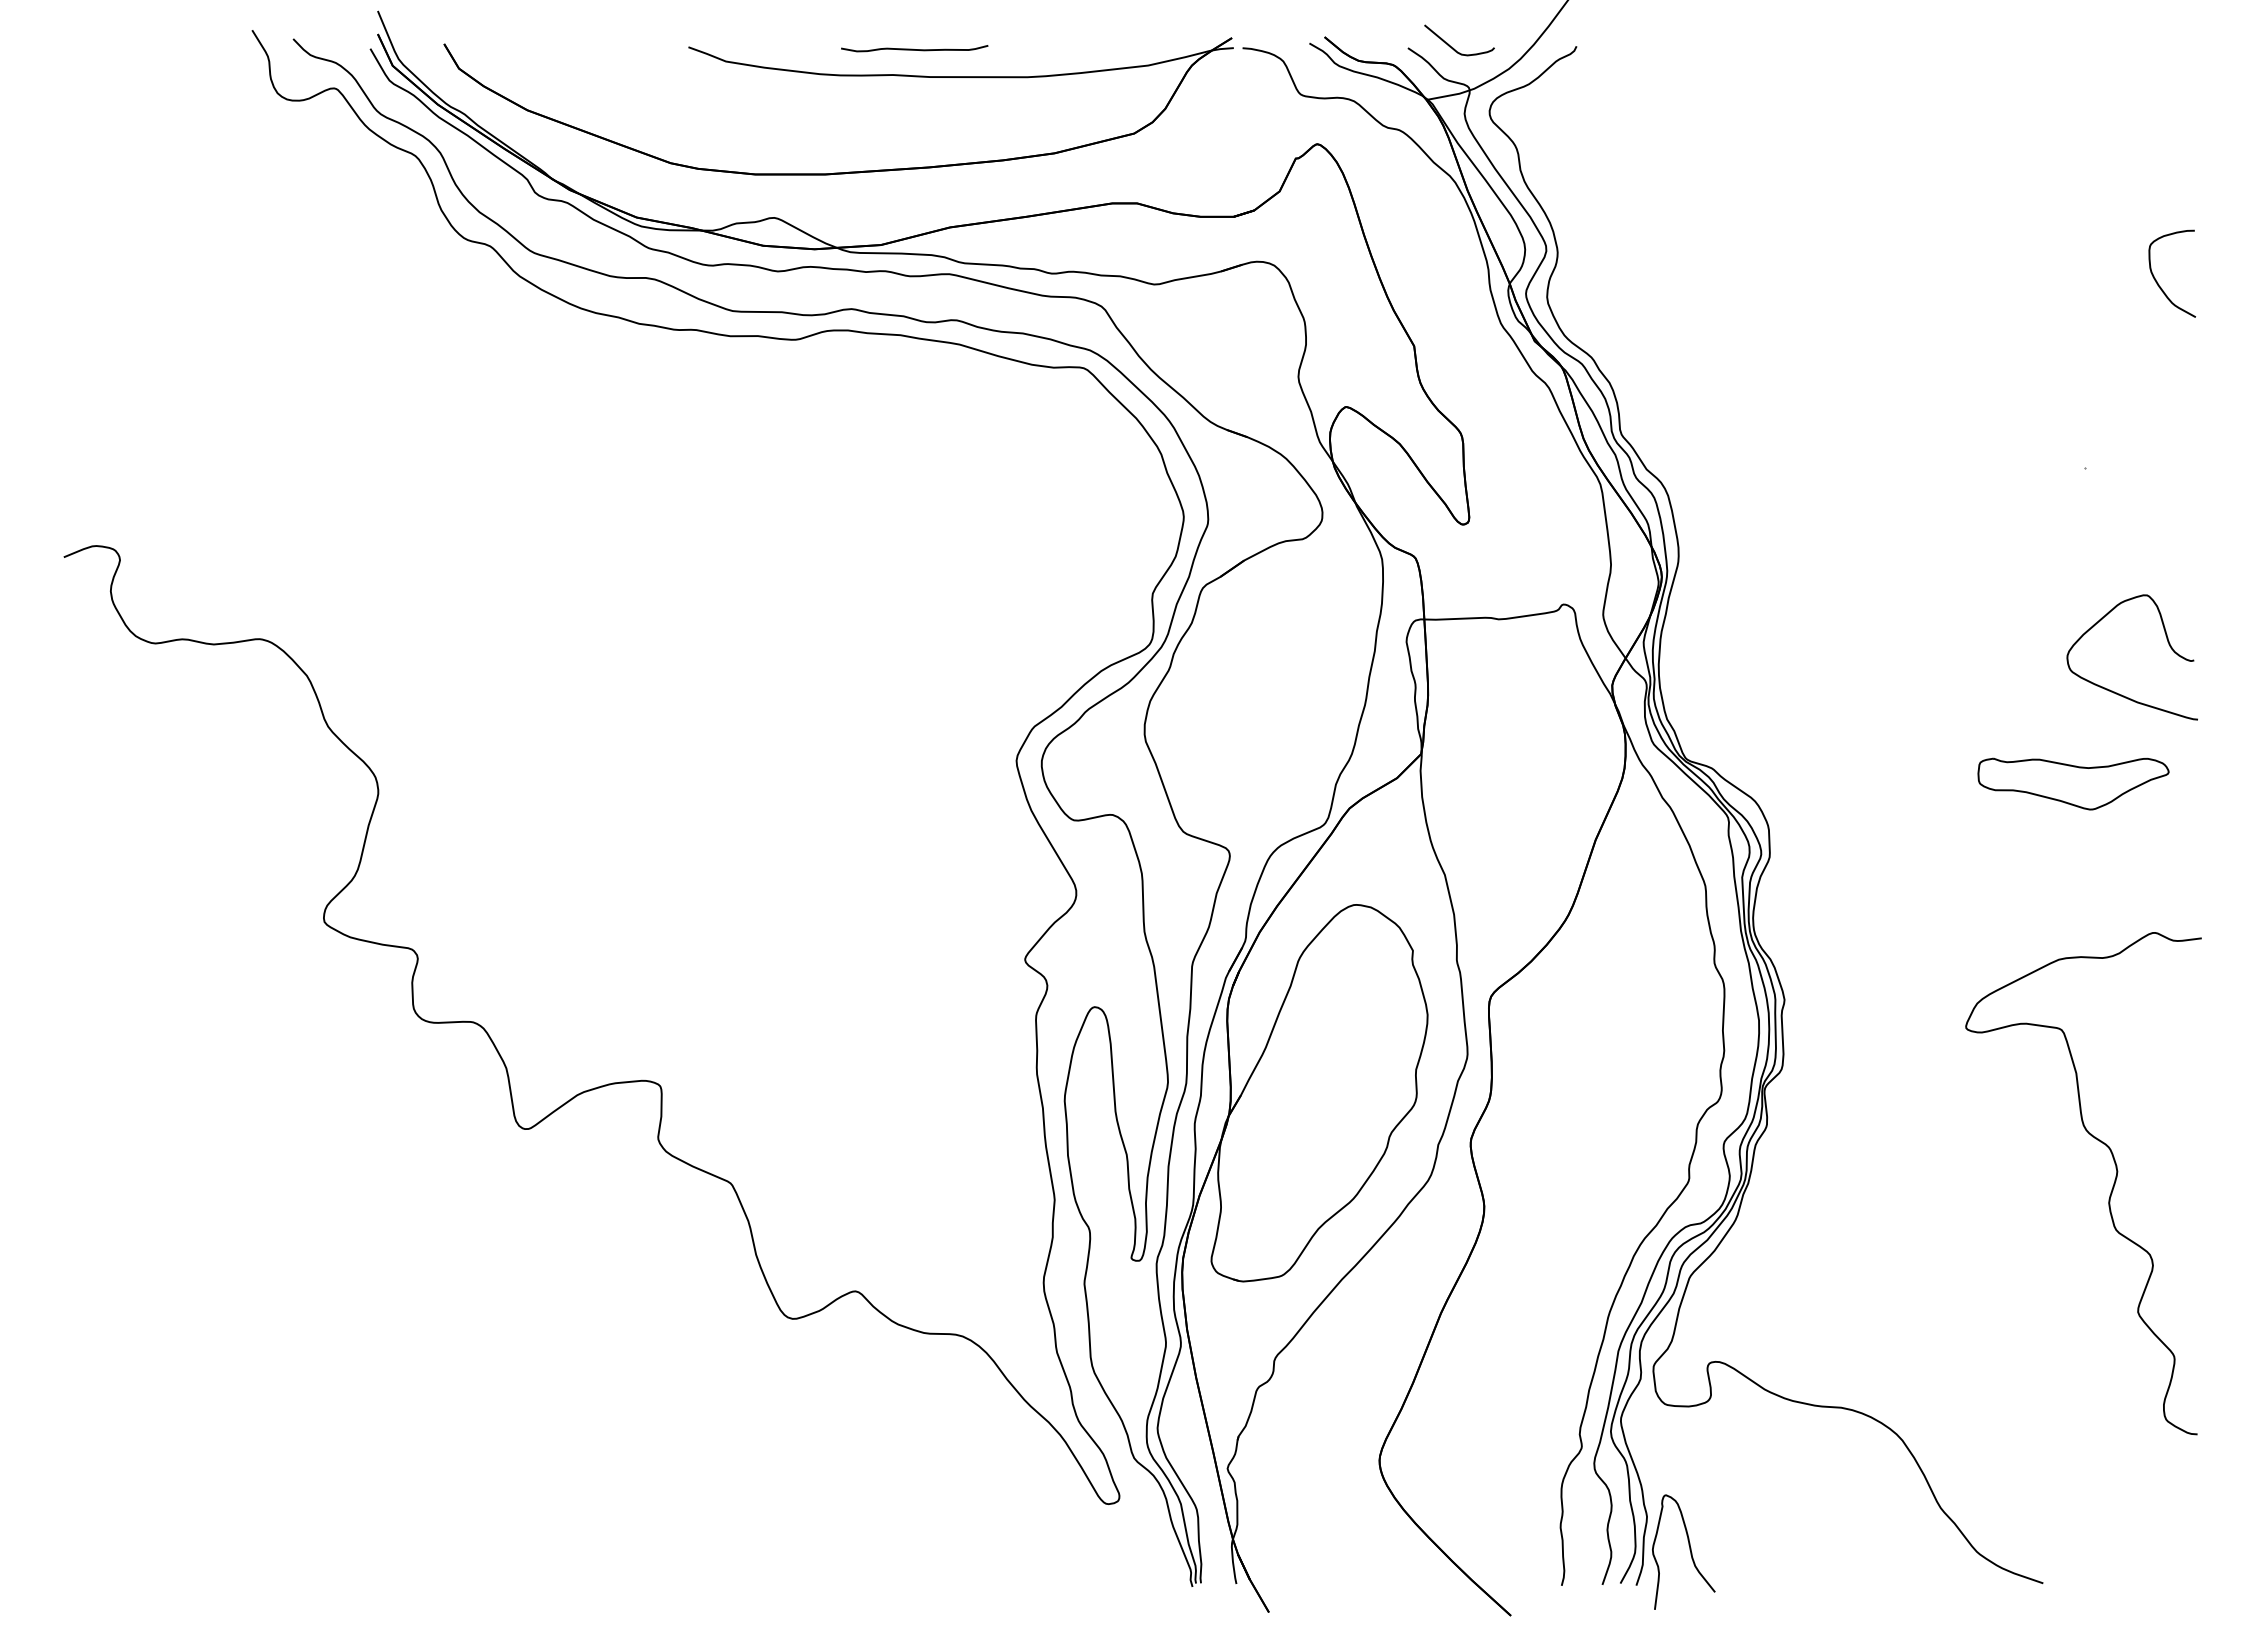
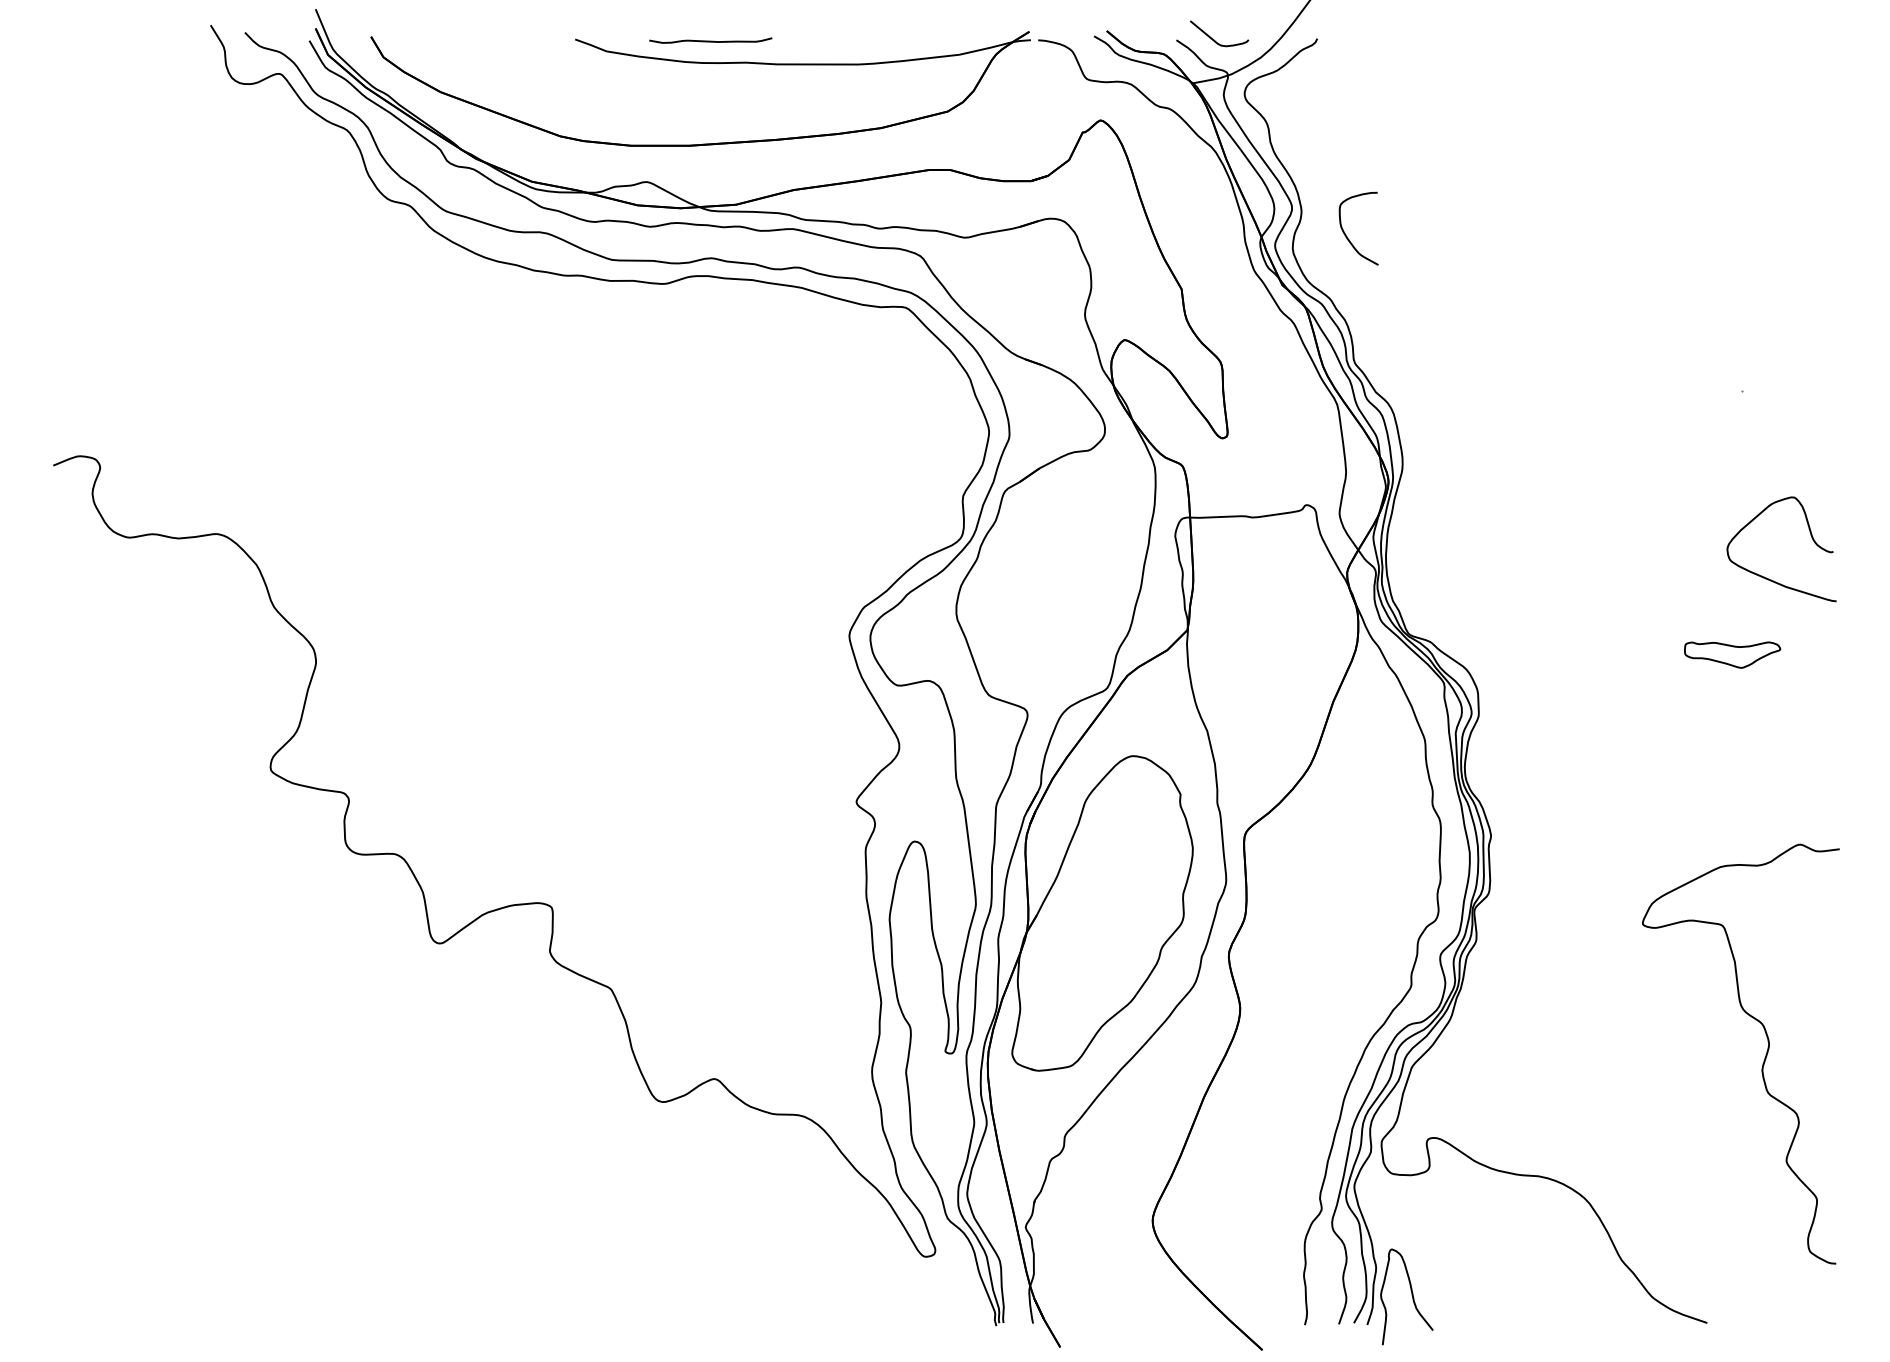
curve: (913, 48) -> (709, 40), moved
curve: (2157, 281) -> (1346, 235), moved
part: (2073, 783) -> (1732, 654), size x0.6
curve: (2110, 1192) -> (1763, 1061), moved

